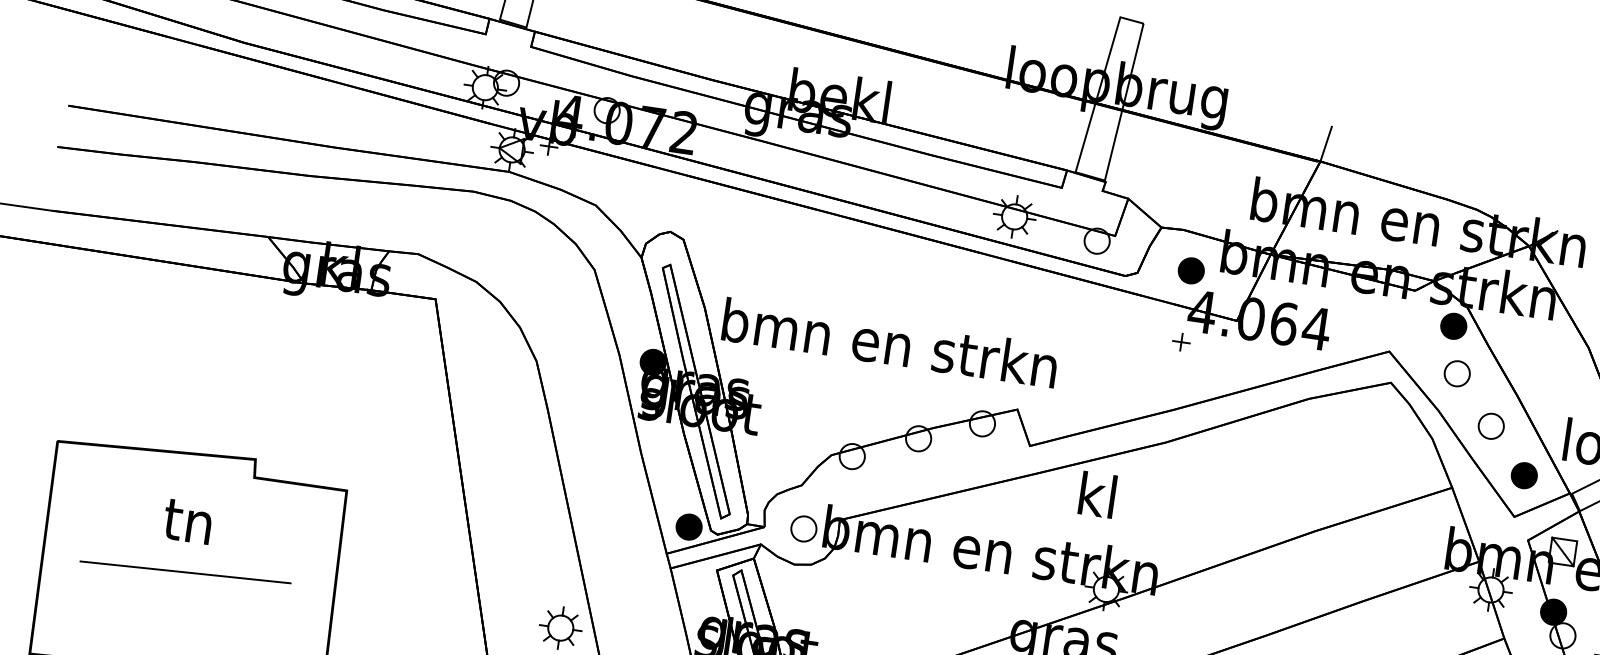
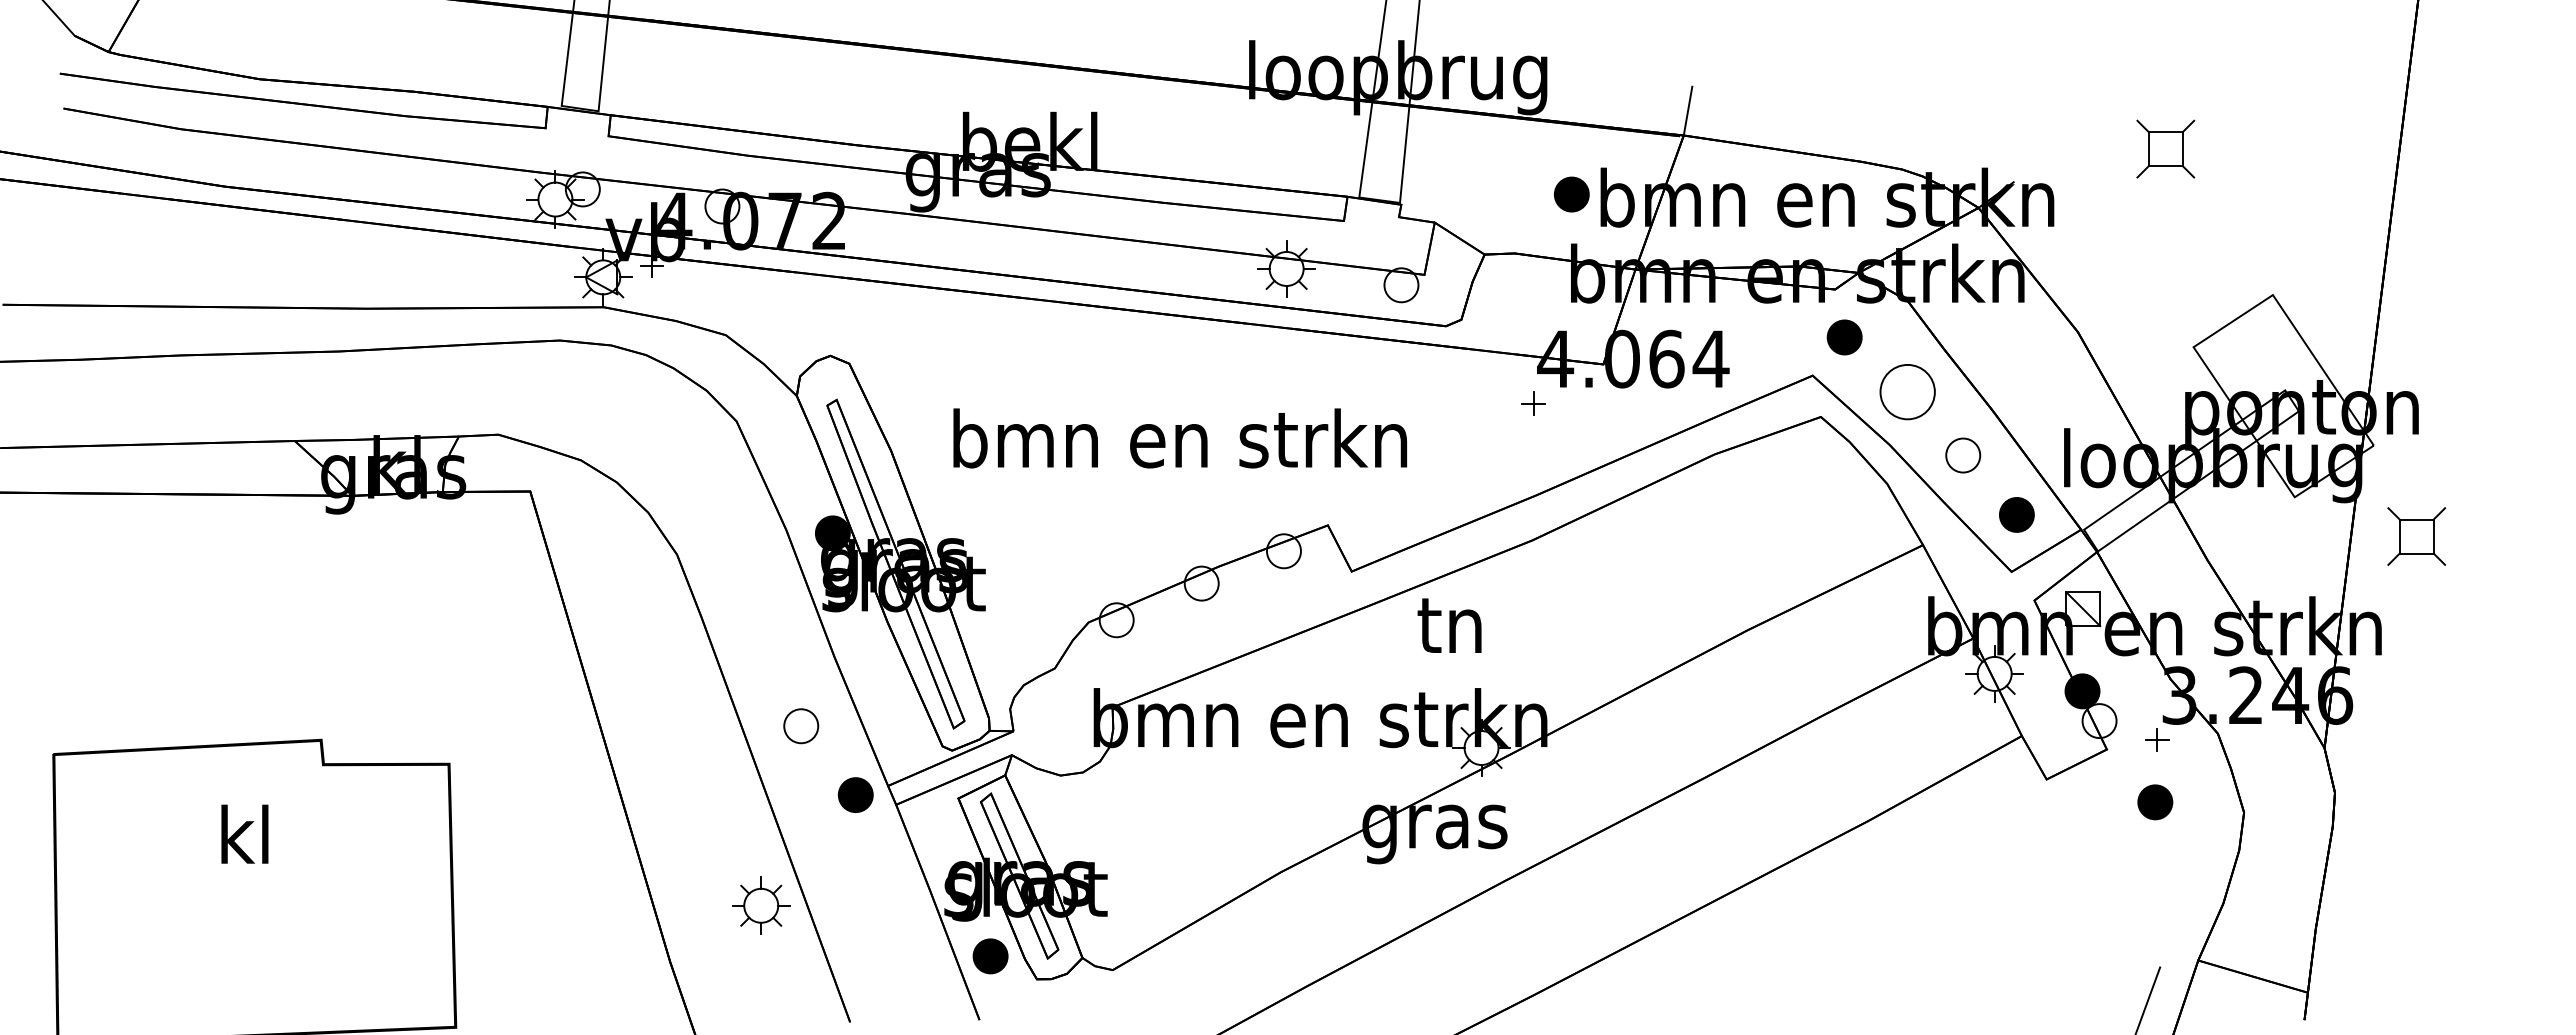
part: (1191, 270) -> (1571, 194), moved
part: (1453, 326) -> (1844, 337), moved
text: (890, 343) -> (1180, 438), moved
part: (1457, 373) -> (1907, 391), size x1.6
text: (1096, 494) -> (1449, 623), kl -> tn
text: (187, 519) -> (242, 833), tn -> kl
part: (688, 526) -> (855, 794), moved
part: (804, 529) -> (801, 726), moved
line: (185, 572) -> (249, 904), removed

